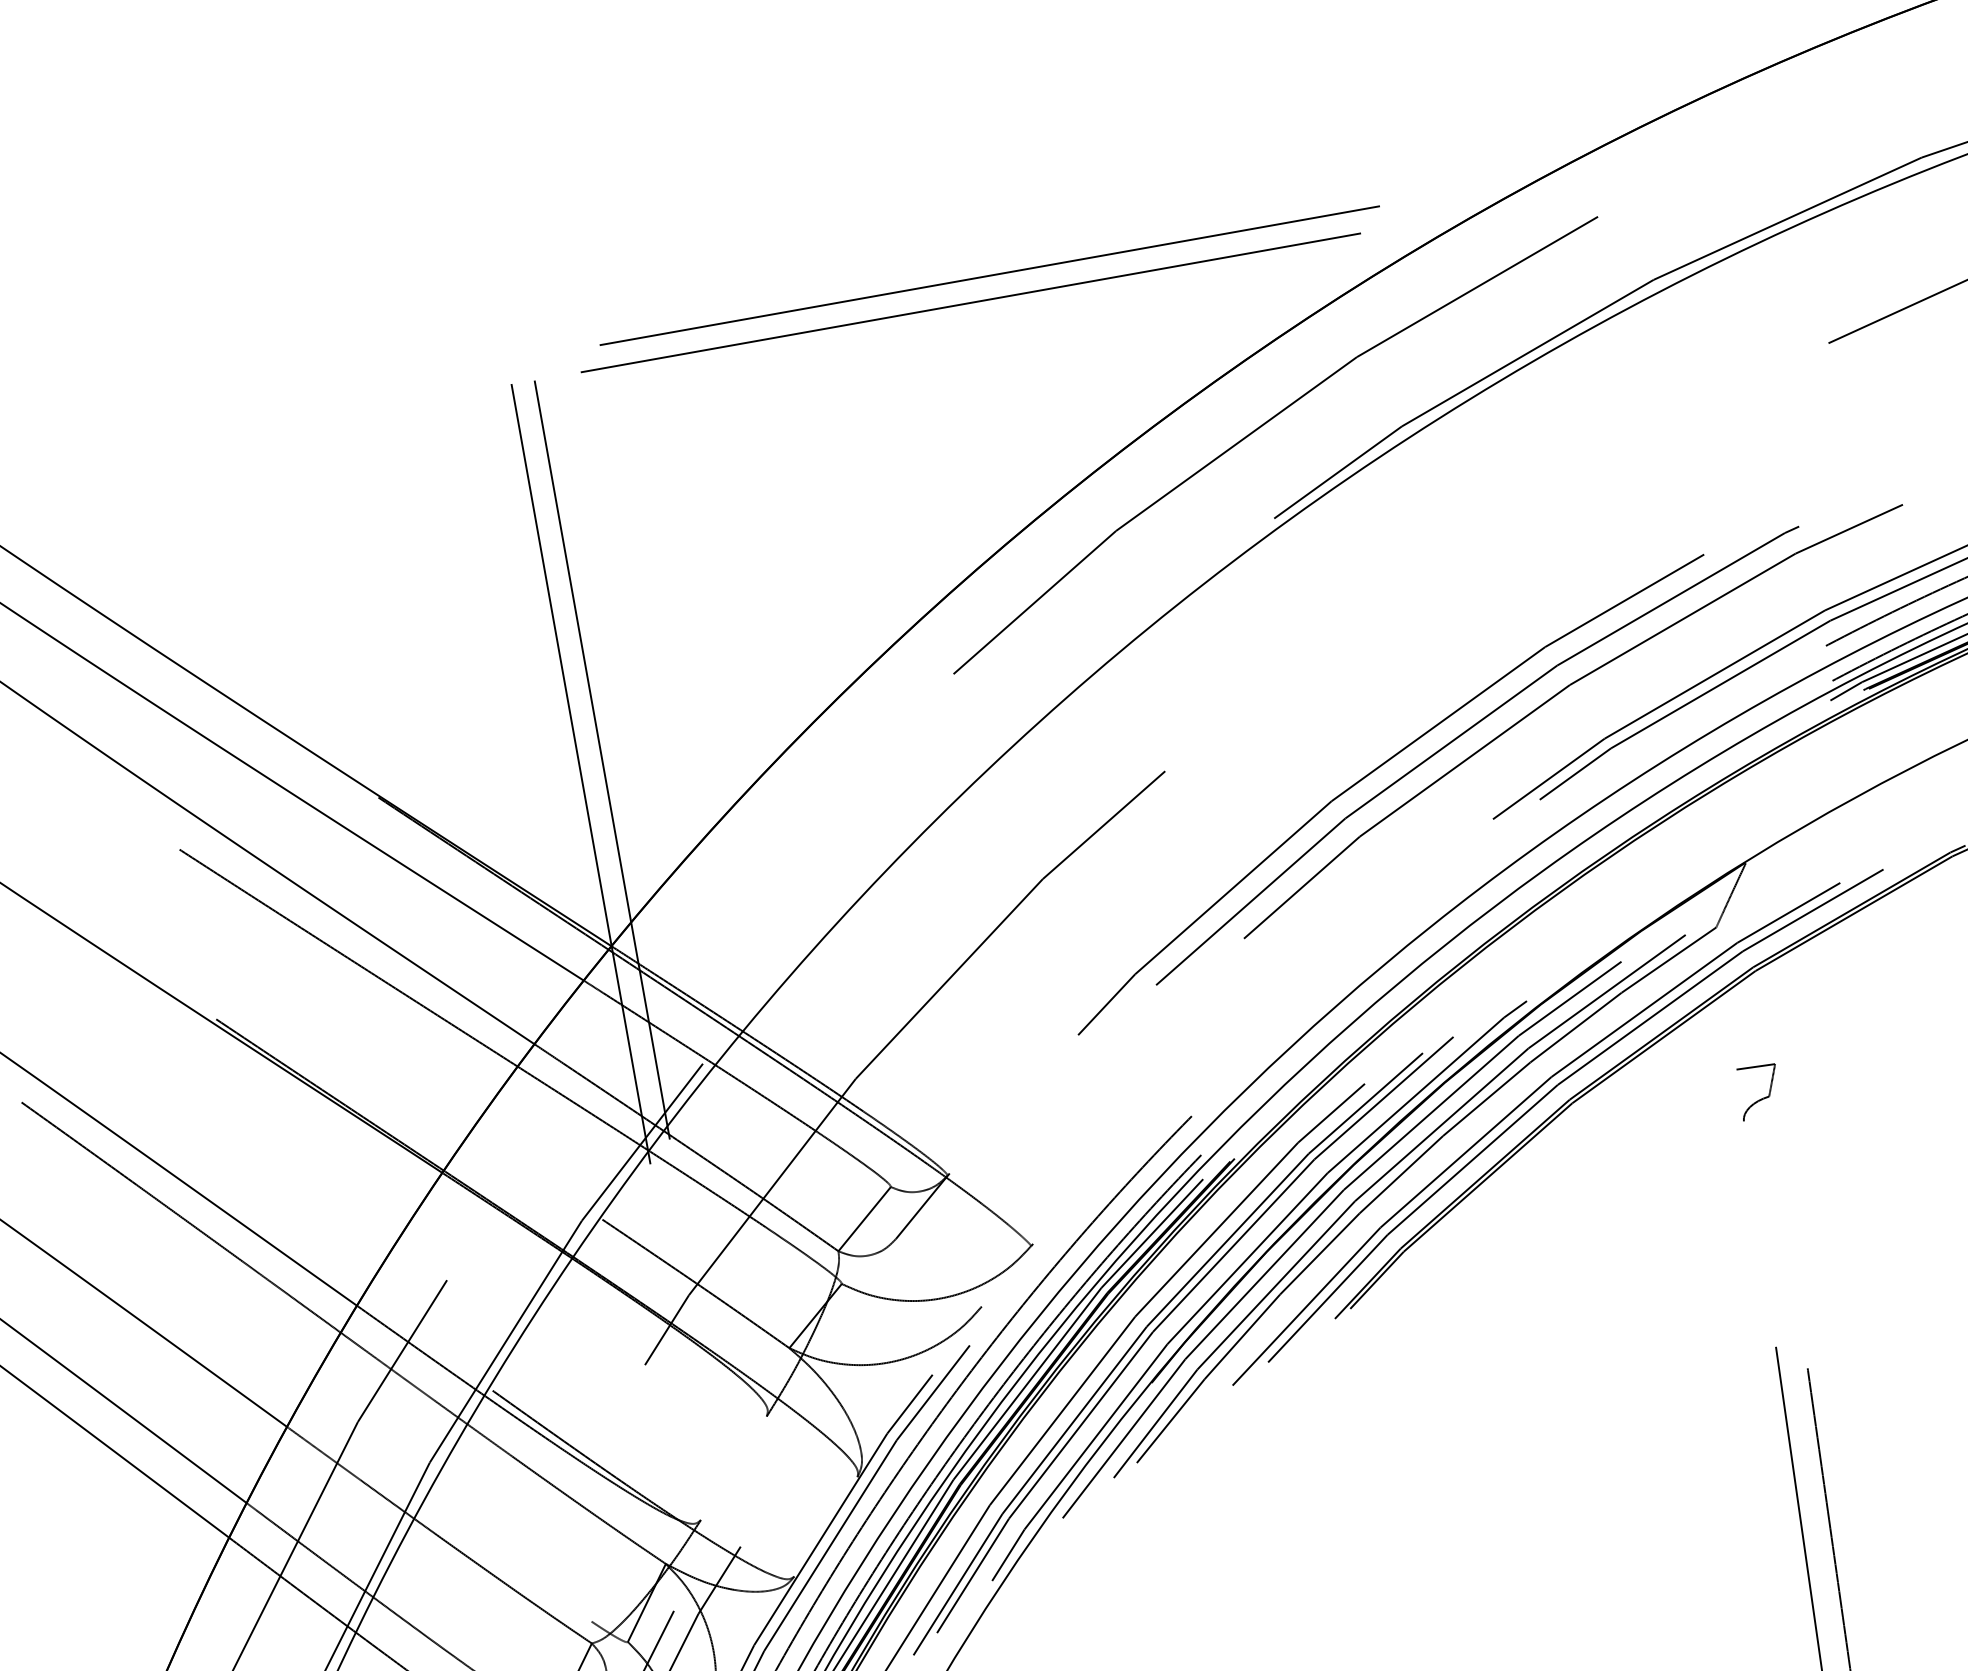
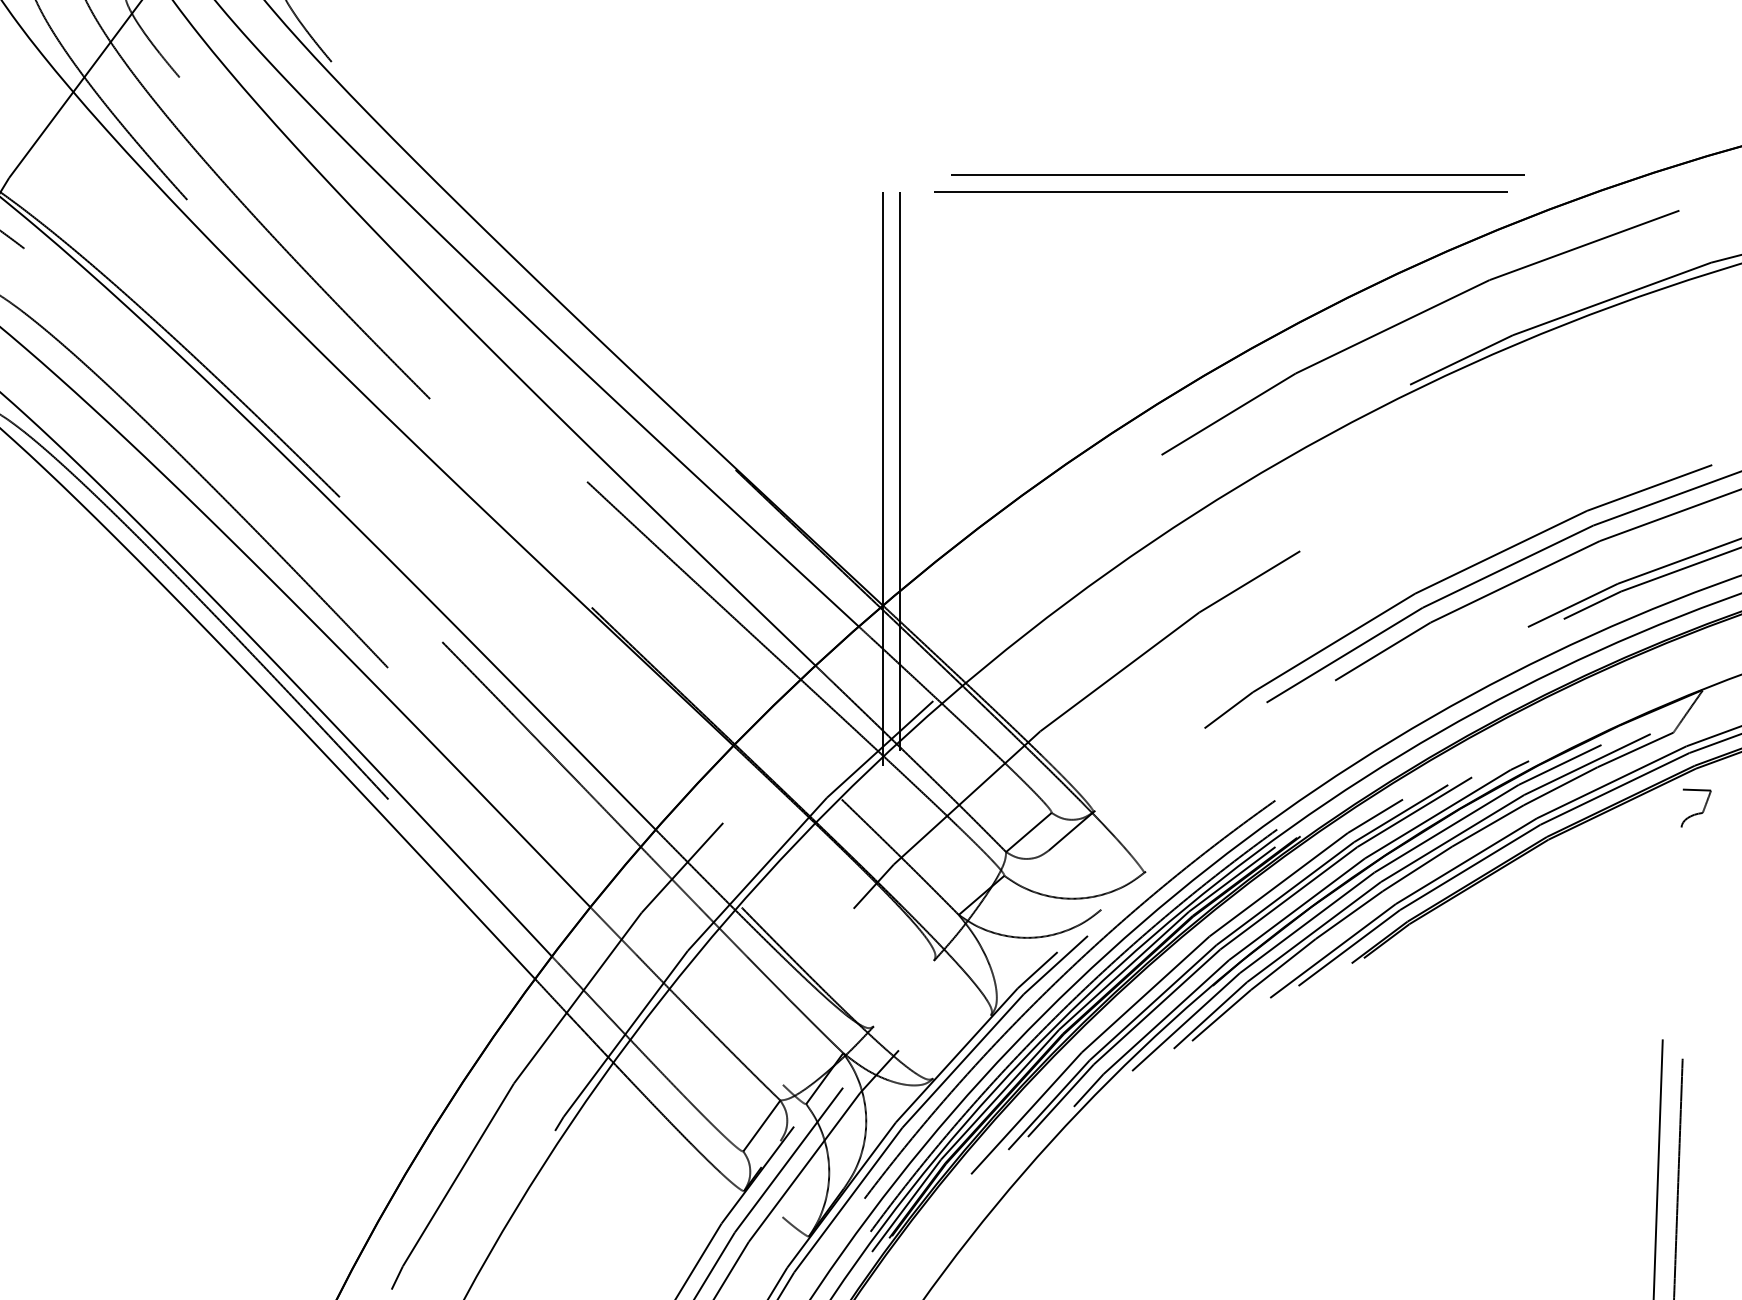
part: (1758, 1090) -> (1695, 807), moved

